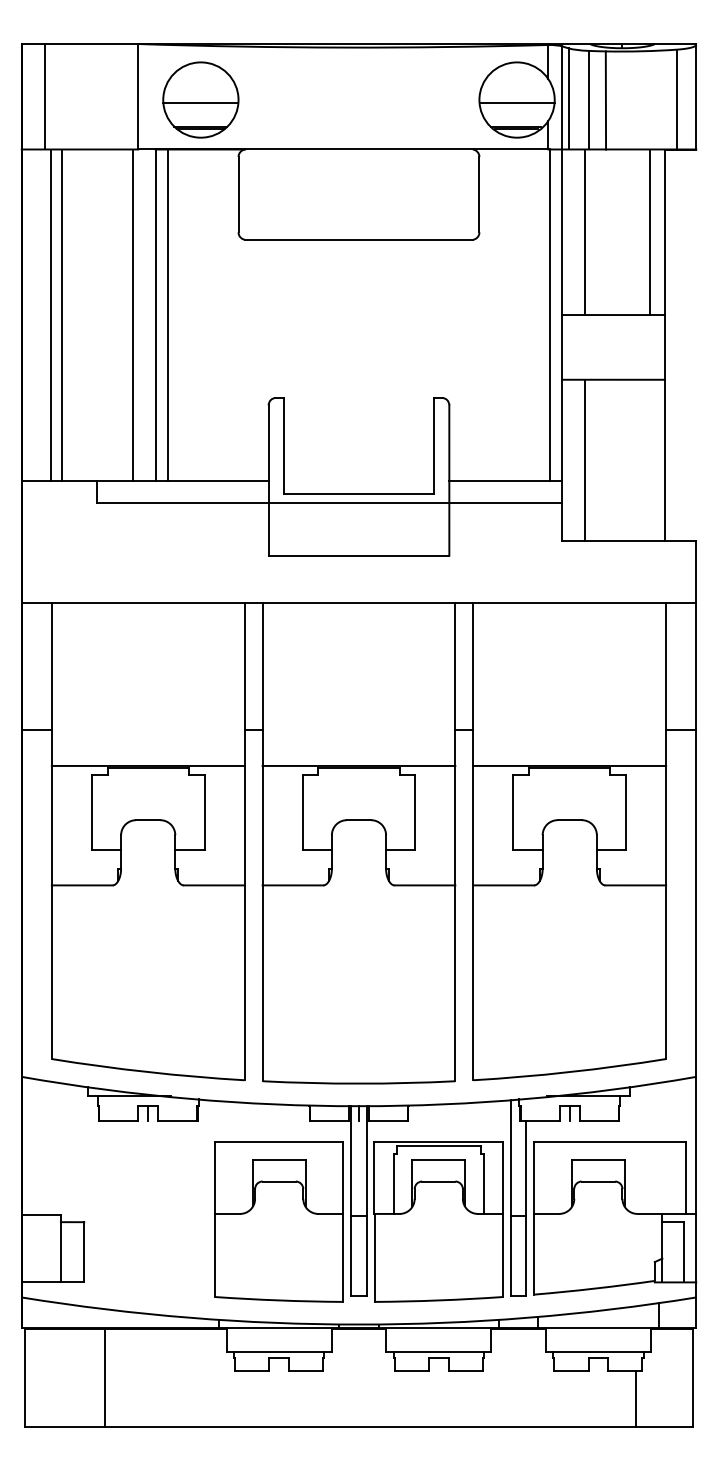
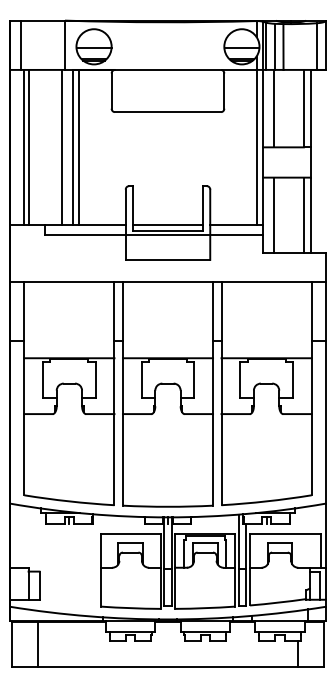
line: (648, 460) -> (303, 215), added
line: (357, 479) -> (167, 224), added
line: (105, 1378) -> (38, 644), moved

